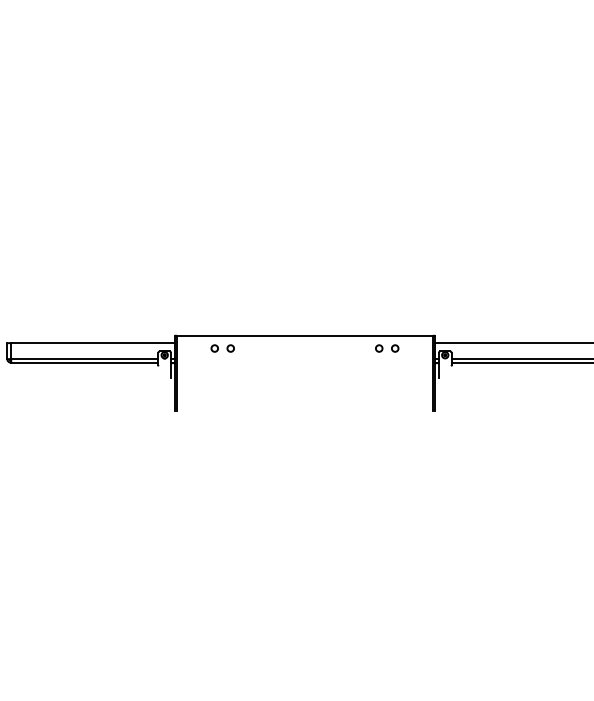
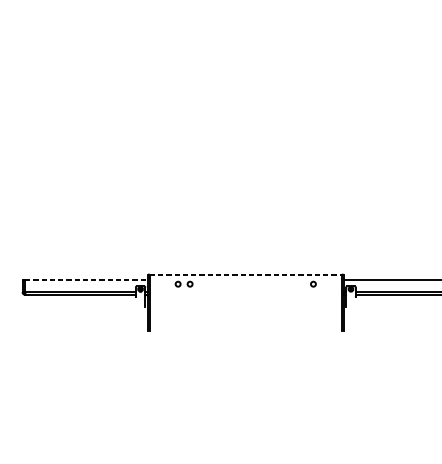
line: (305, 335) -> (246, 274), solid -> dashed
line: (92, 343) -> (86, 280), solid -> dashed
circle: (379, 348) -> (301, 284), removed

